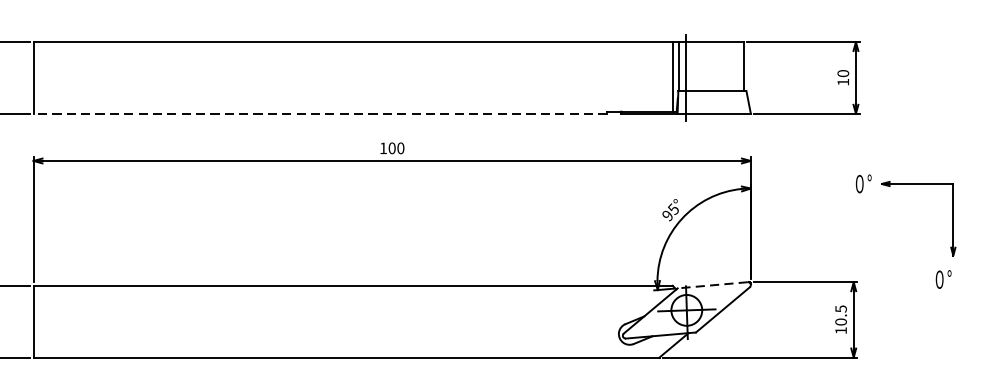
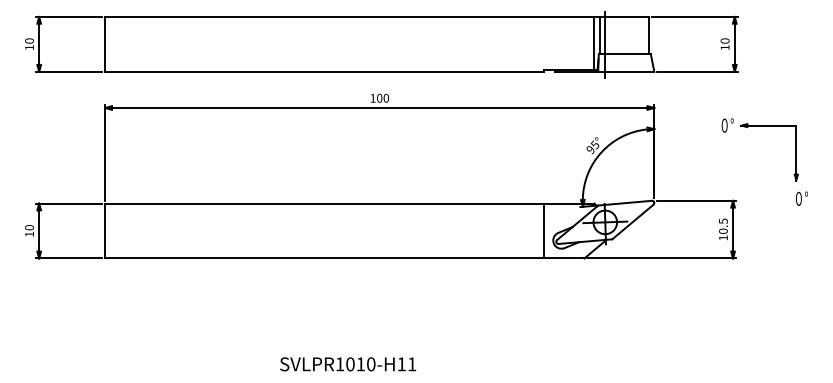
line: (320, 113) -> (324, 71), dashed -> solid
part: (905, 185) -> (759, 126), moved
line: (713, 285) -> (625, 203), dashed -> solid
line: (607, 320) -> (544, 230), added

